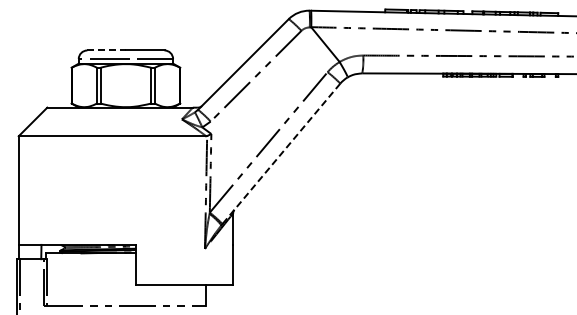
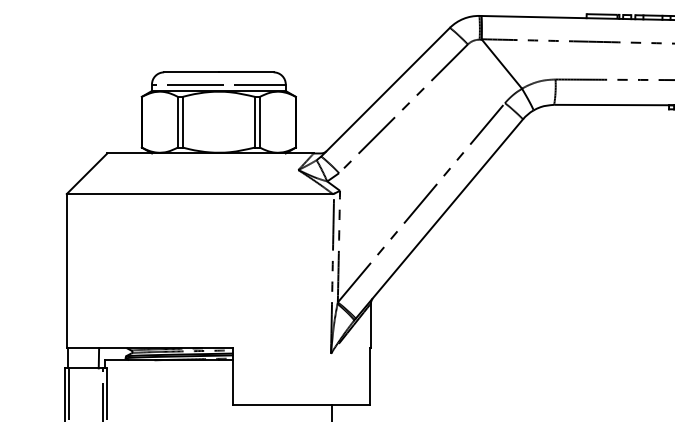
line: (107, 50) -> (192, 72), dashed -> solid
line: (281, 153) -> (439, 218), dashed -> solid

